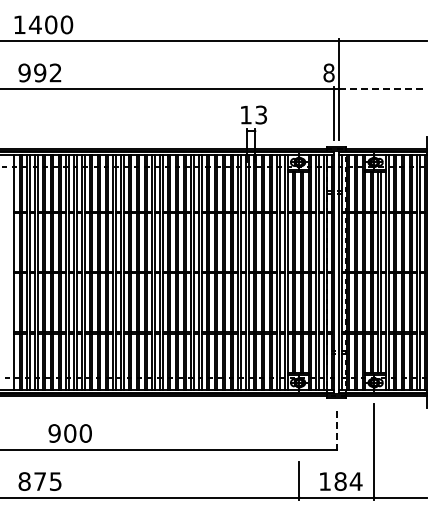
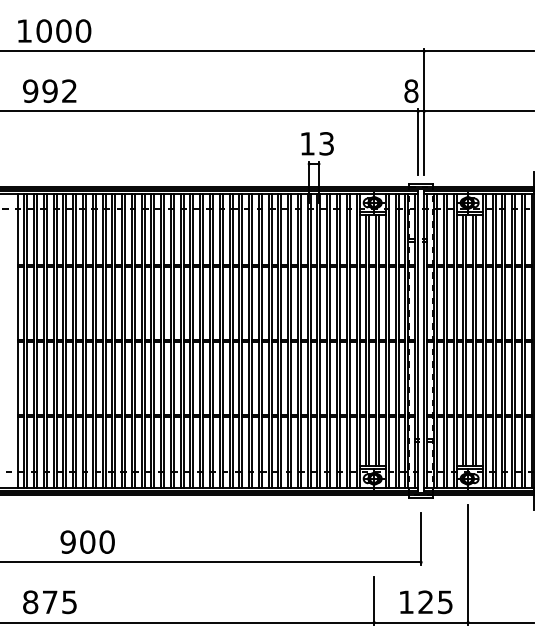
text: (34, 24) -> (42, 30), 1400 -> 1000
line: (383, 89) -> (479, 111), dashed -> solid
line: (336, 430) -> (420, 538), dashed -> solid
text: (348, 481) -> (435, 602), 184 -> 125

